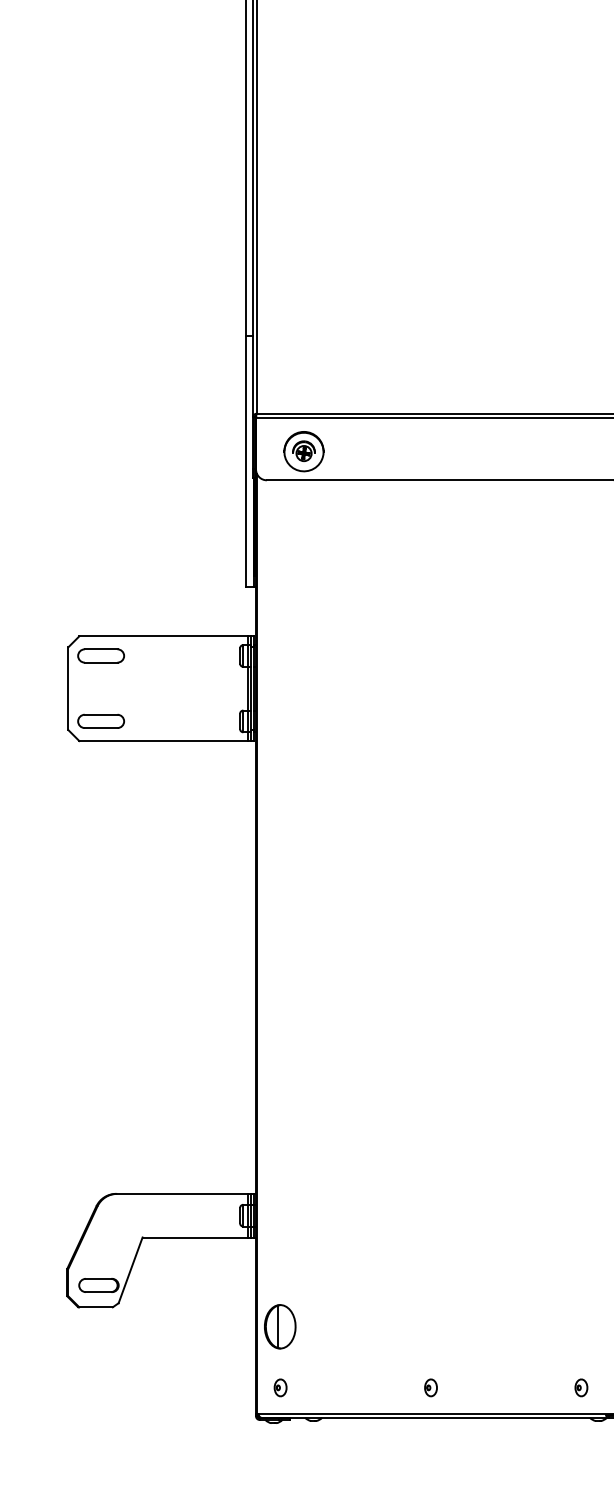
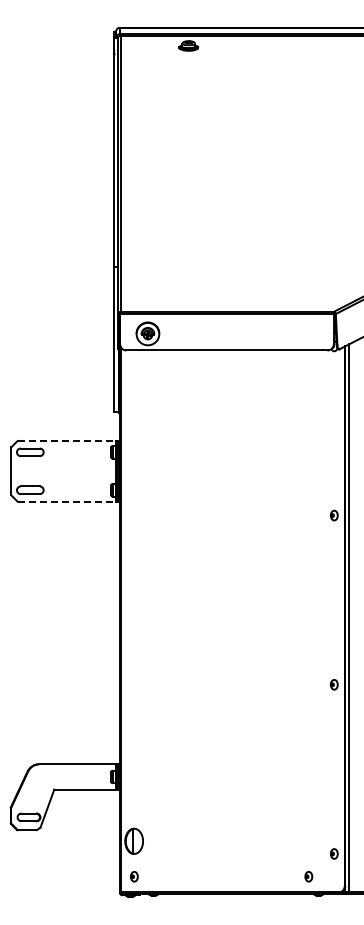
line: (165, 635) -> (67, 440), solid -> dashed
line: (165, 740) -> (67, 501), solid -> dashed
part: (430, 1387) -> (221, 876), removed

